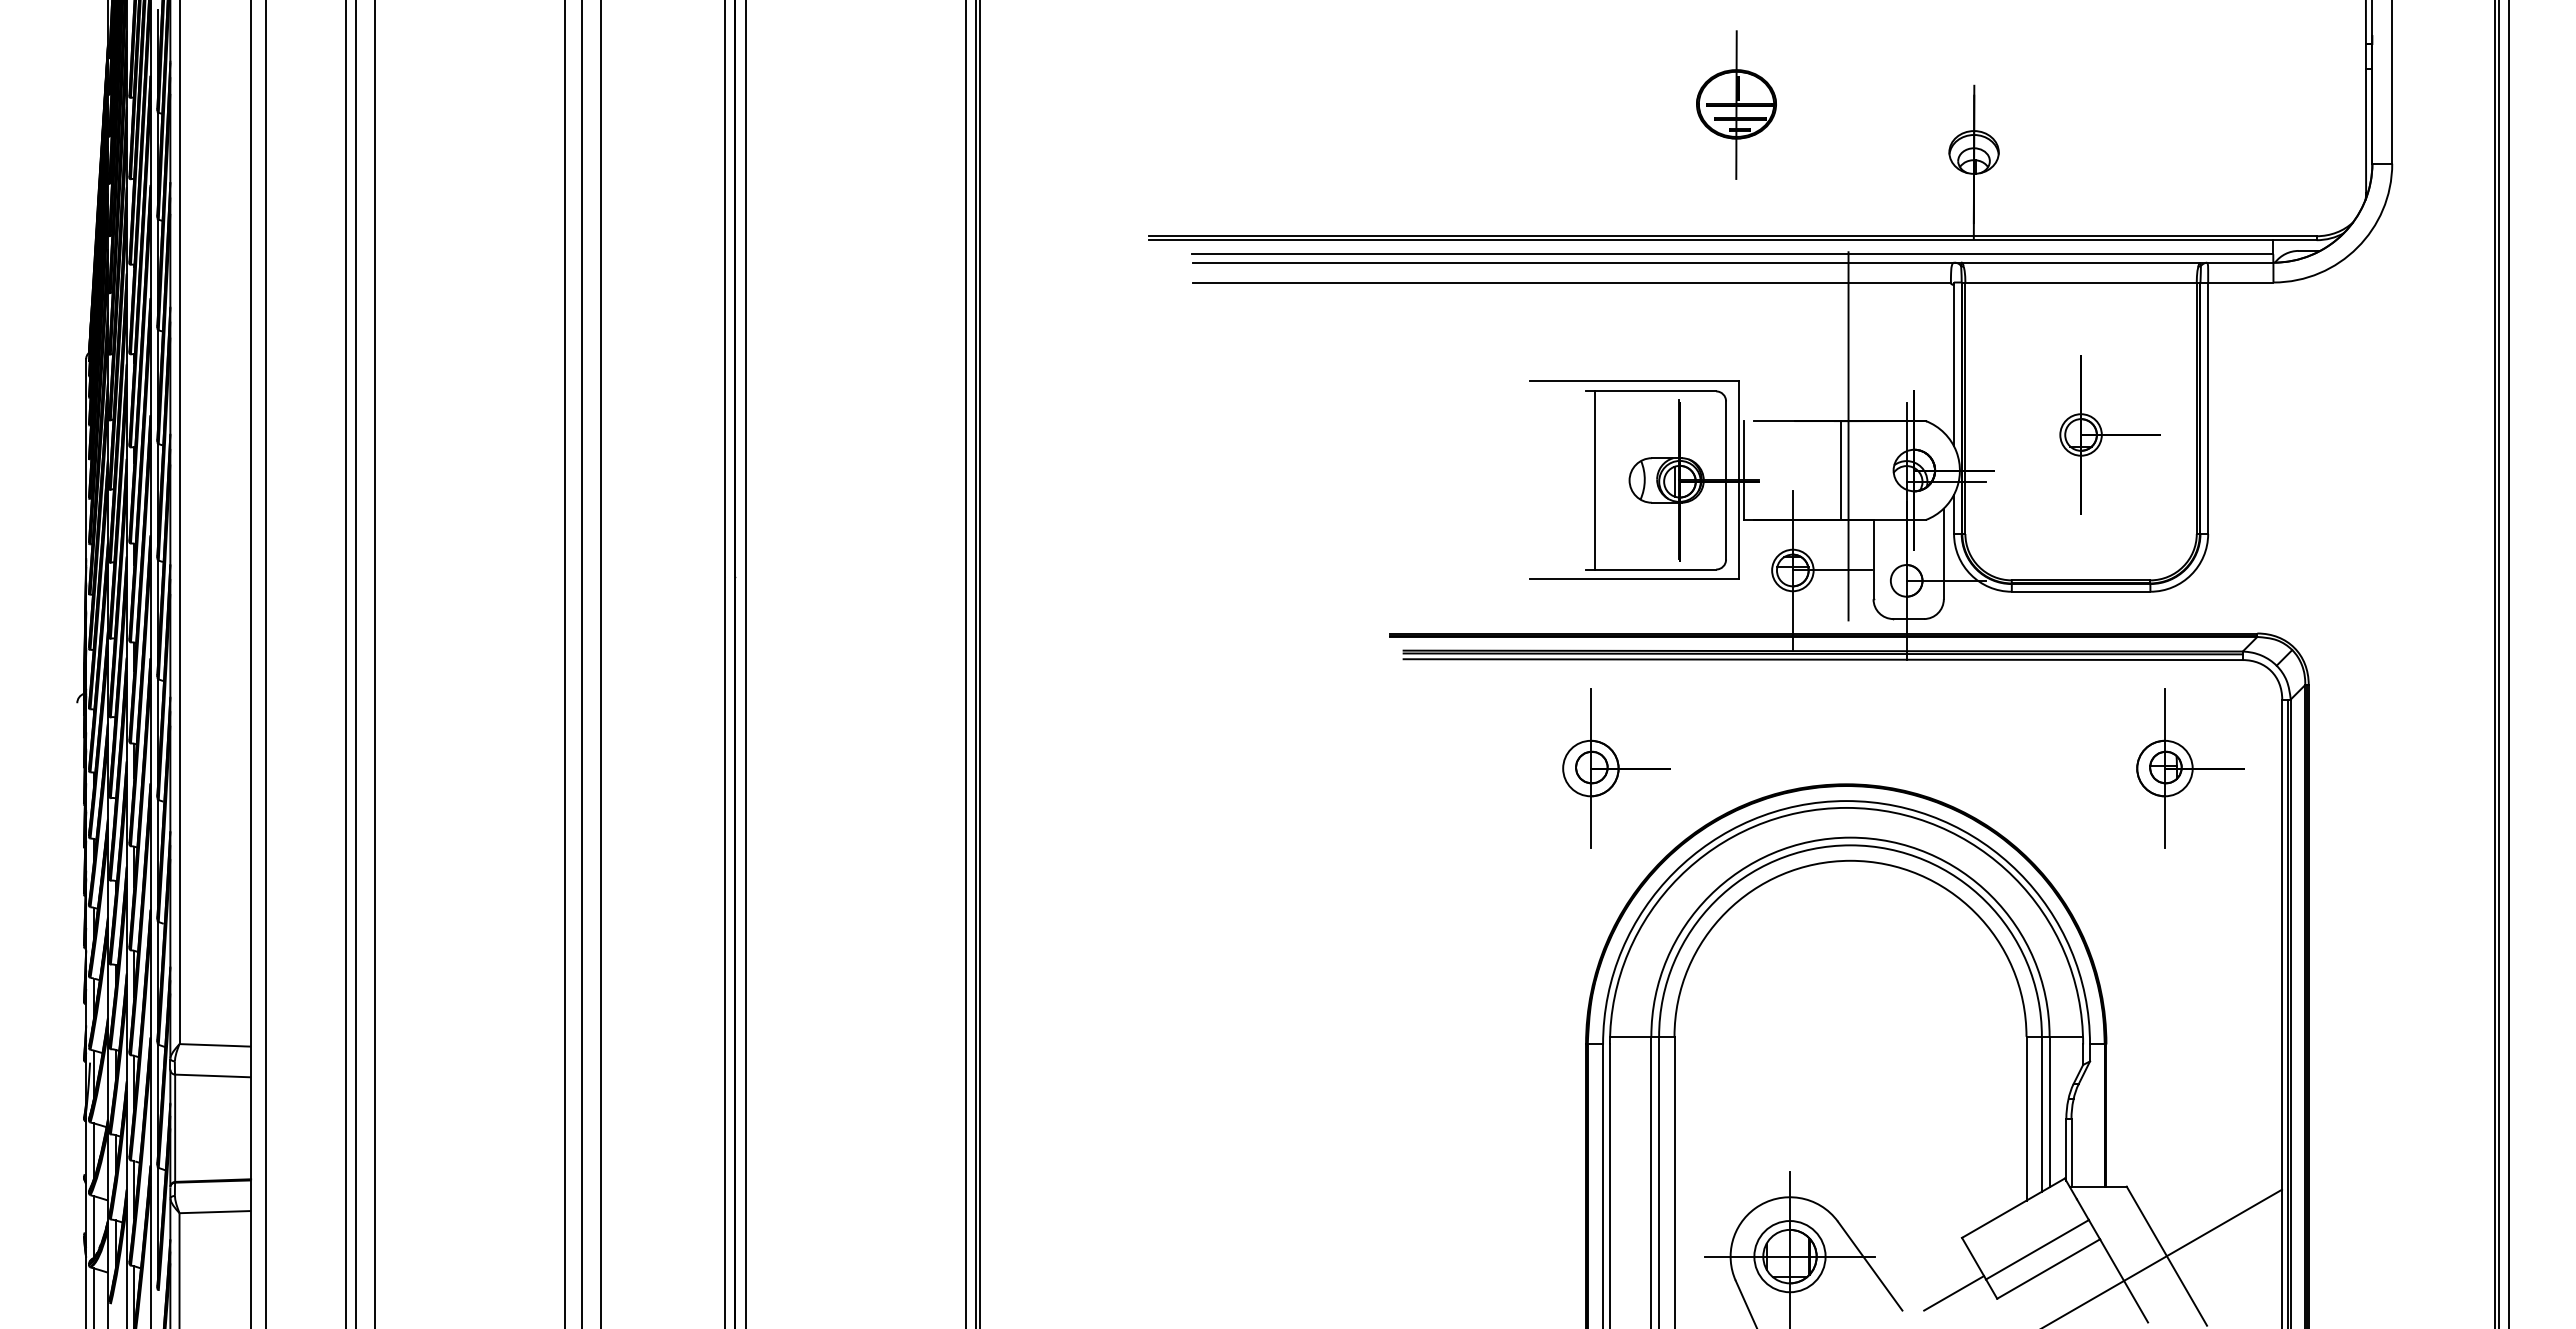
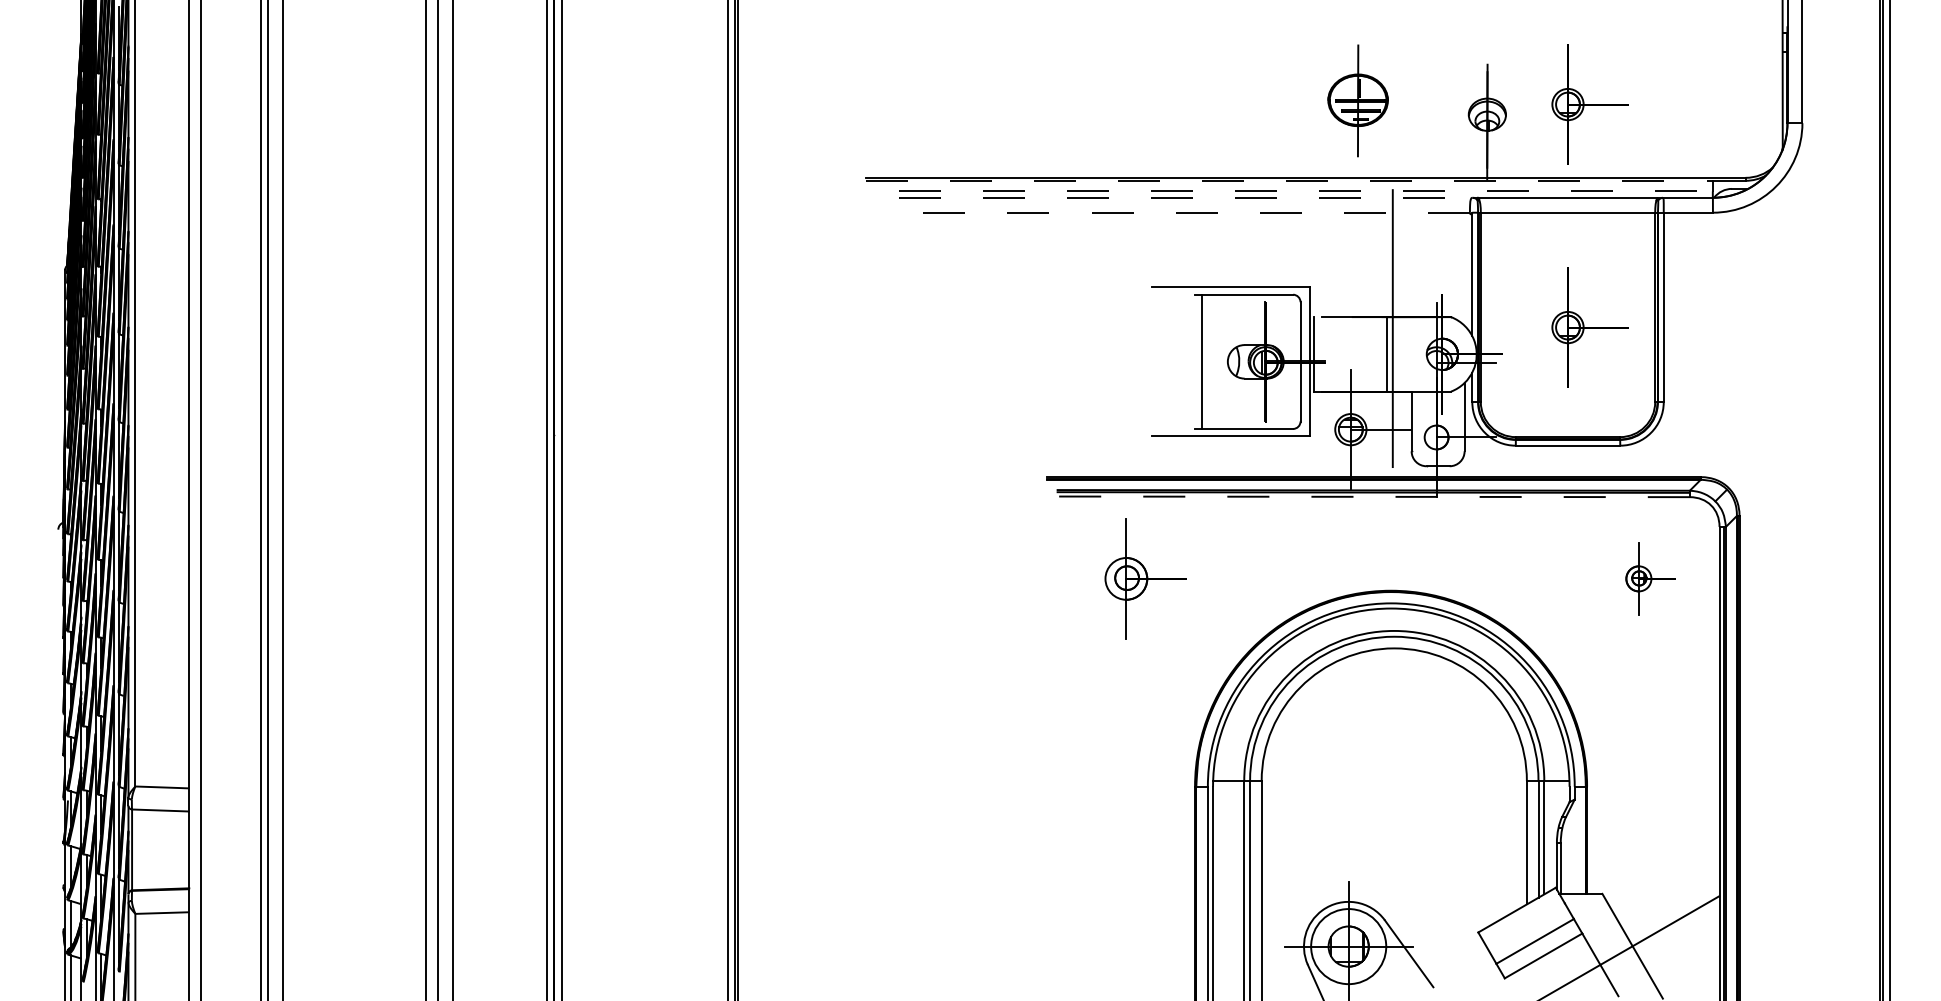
part: (1736, 104) -> (1358, 100), moved
part: (2109, 138) -> (1589, 104), added
line: (1732, 240) -> (1305, 181), solid -> dashed
line: (1733, 254) -> (1306, 191), solid -> dashed
line: (1574, 262) -> (1186, 197), solid -> dashed
line: (1571, 282) -> (1184, 212), solid -> dashed
line: (1823, 659) -> (1373, 496), solid -> dashed
part: (1616, 768) -> (1145, 578), moved
part: (2190, 768) -> (1650, 578), size x0.6
circle: (1789, 1256) -> (1348, 946), size x1.4
line: (1954, 1293) -> (1472, 974), removed

